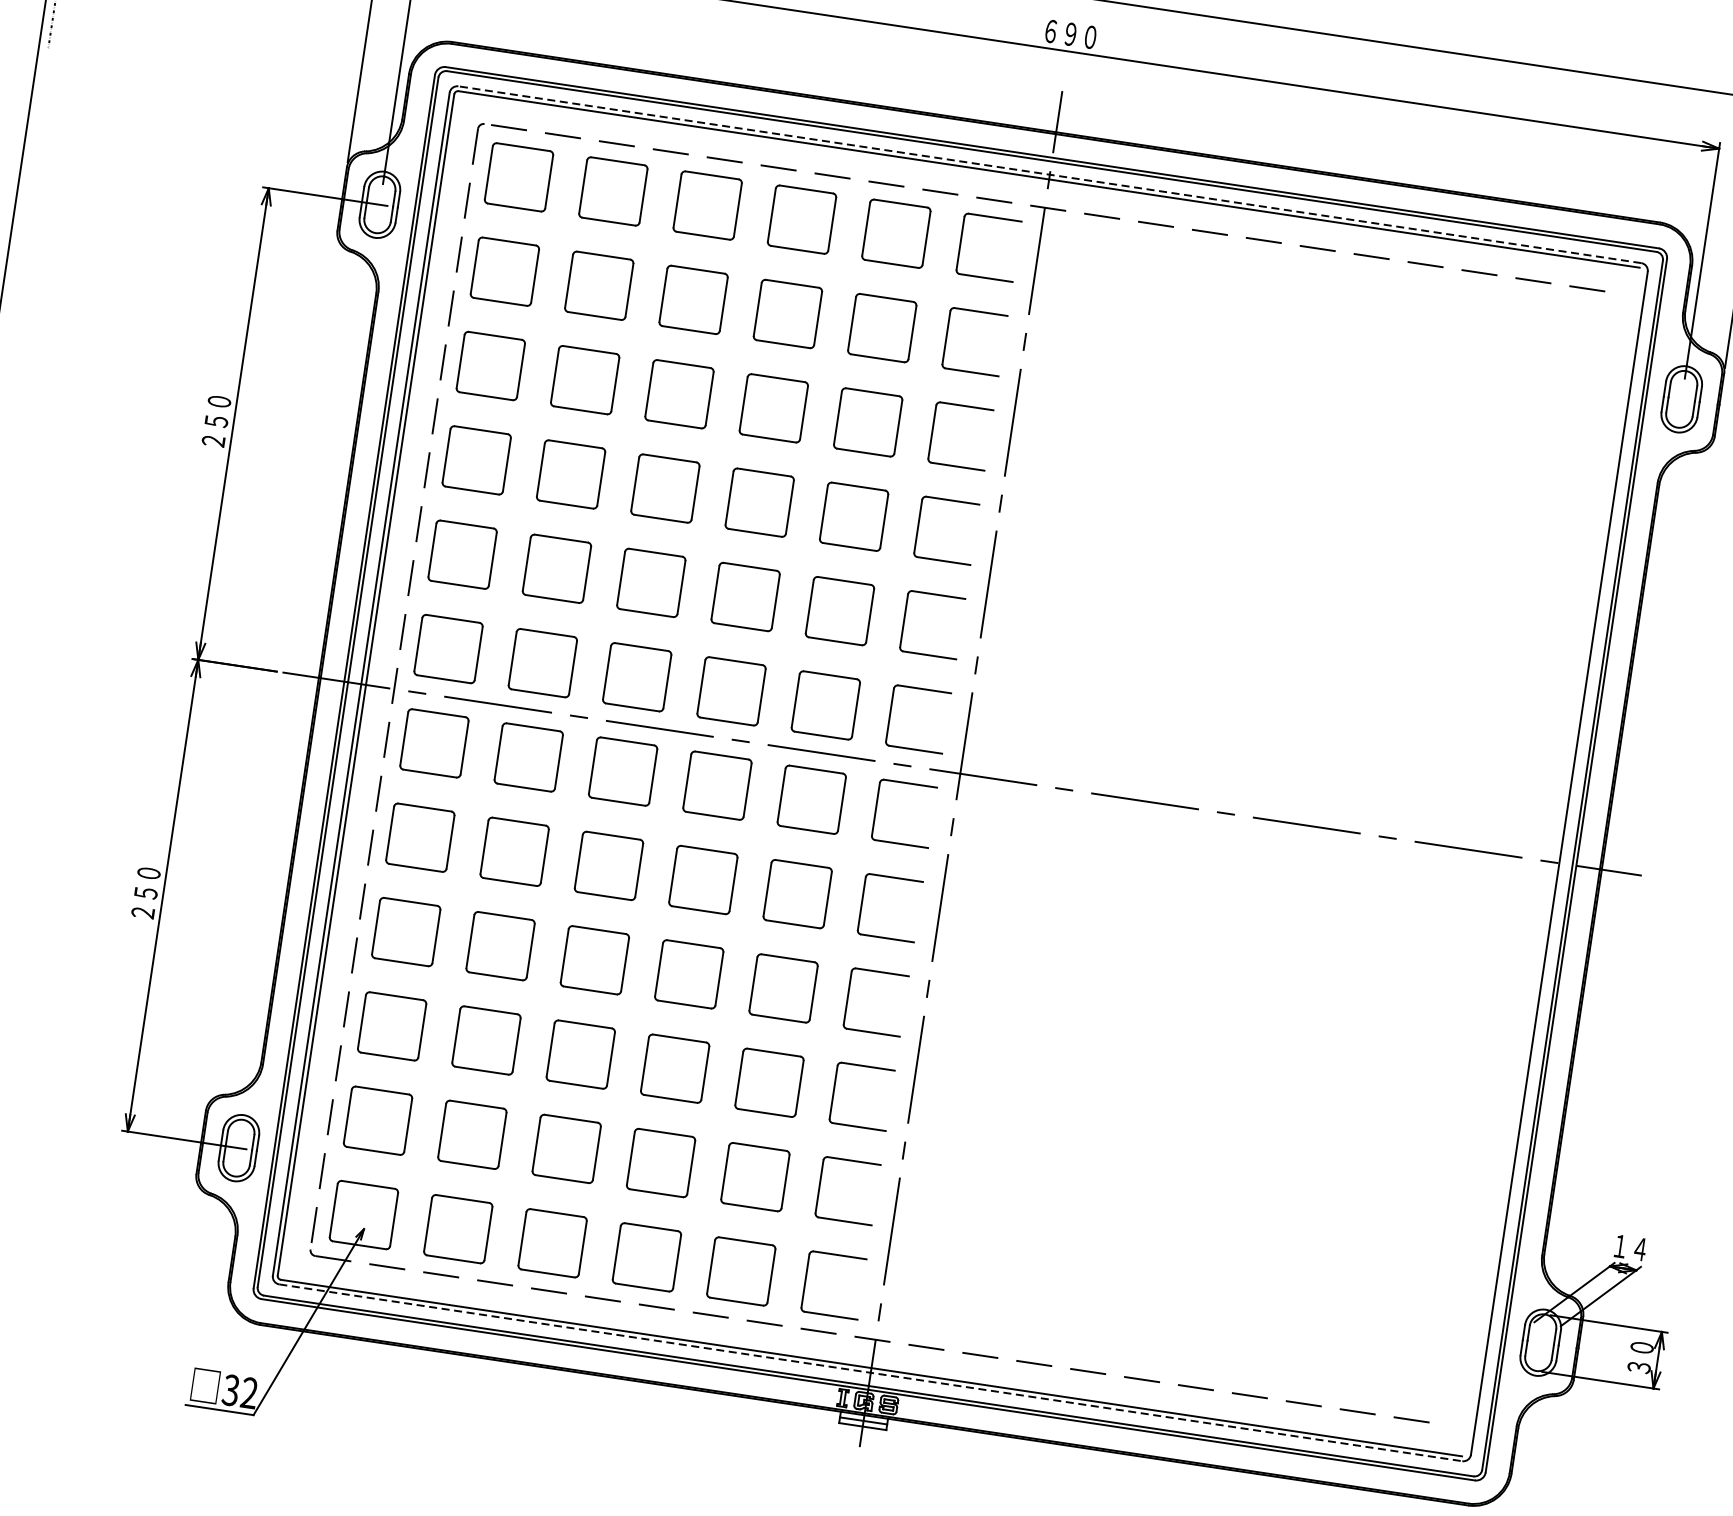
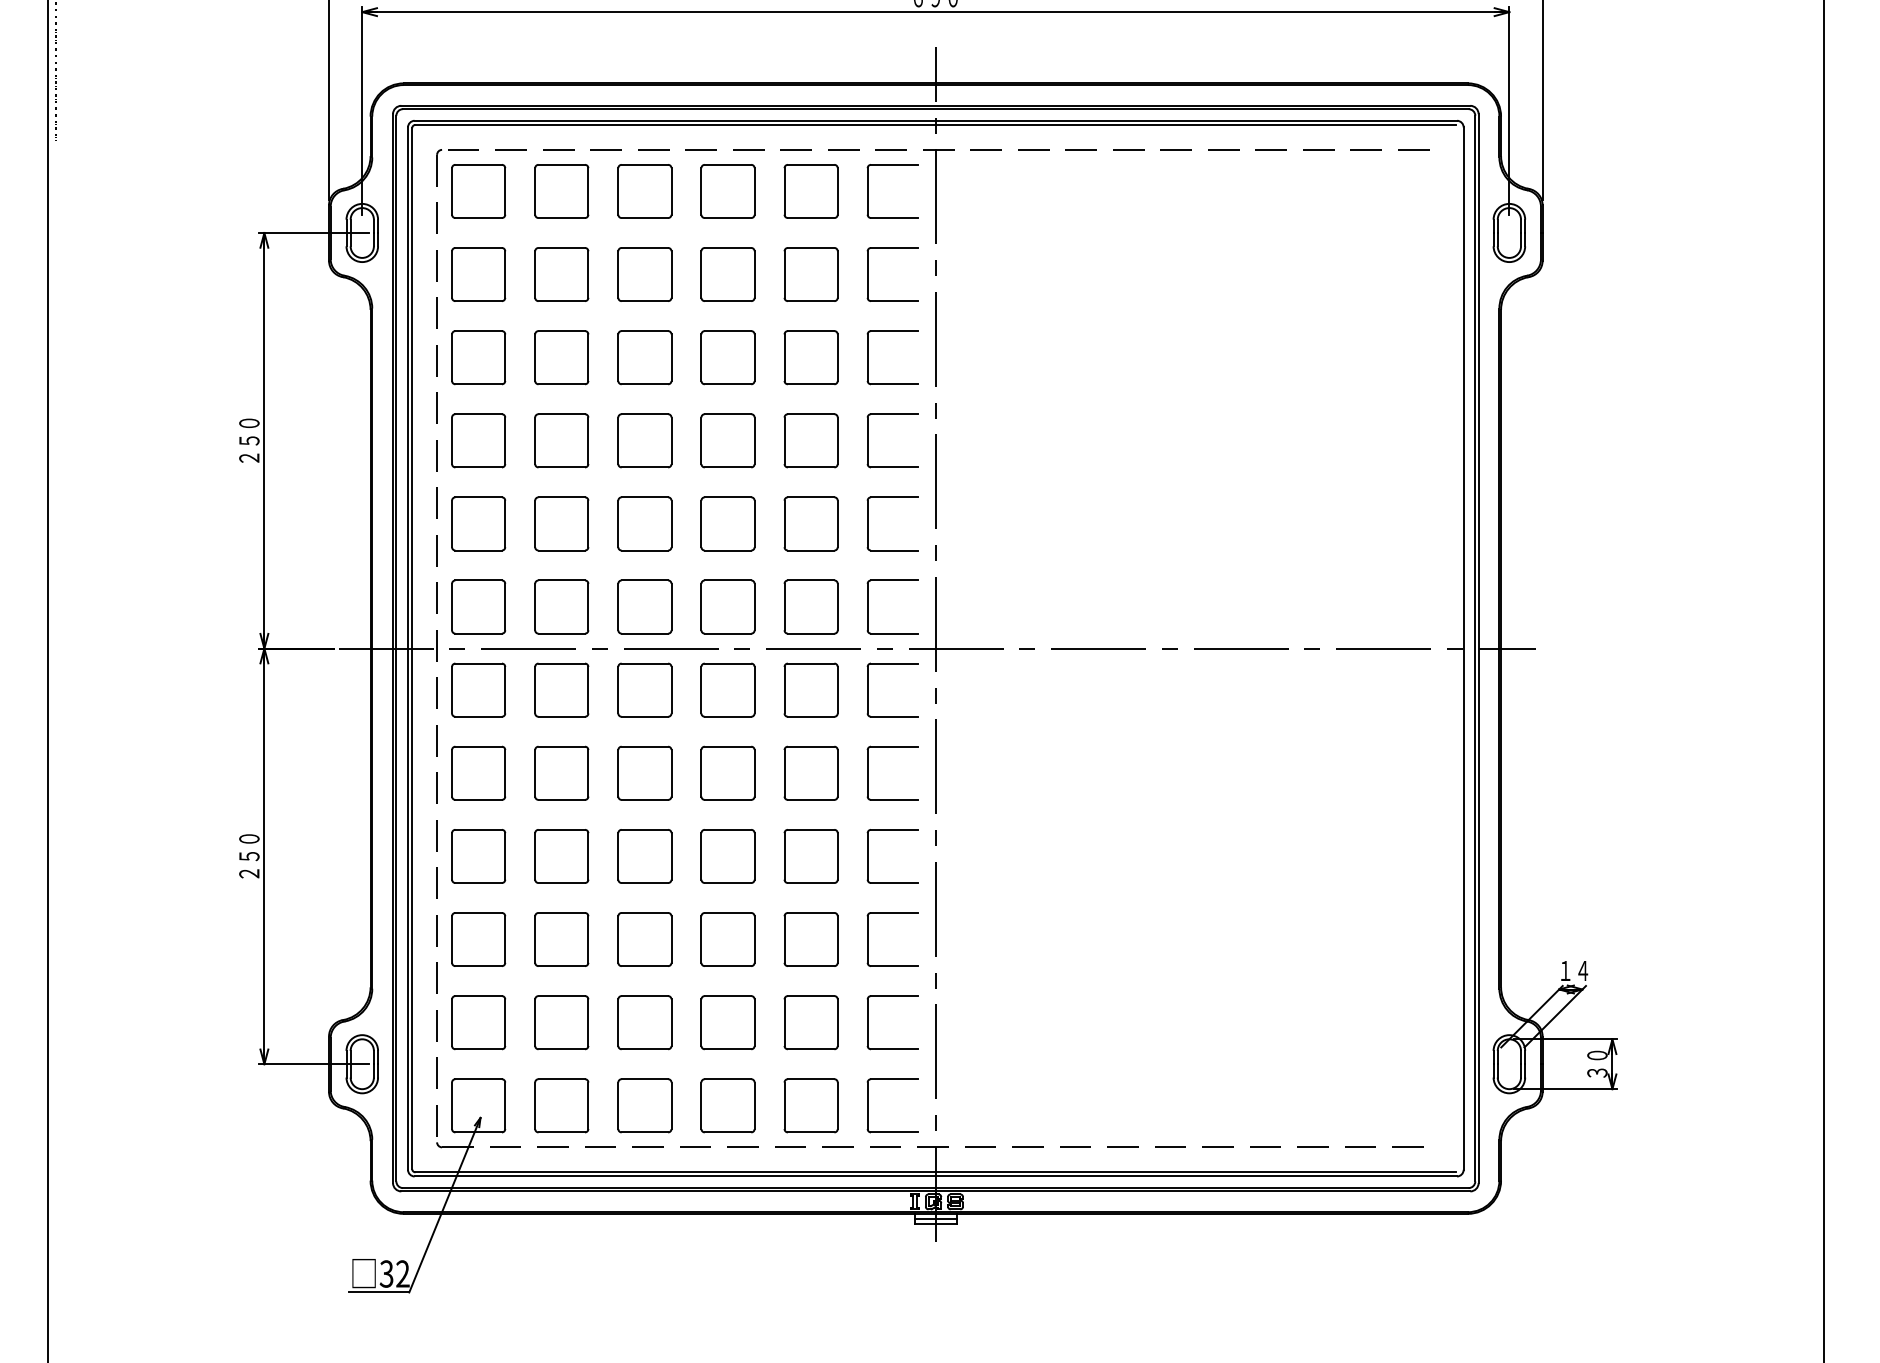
line: (1049, 174) -> (935, 120), dashed -> solid
line: (871, 1372) -> (936, 1176), dashed -> solid

